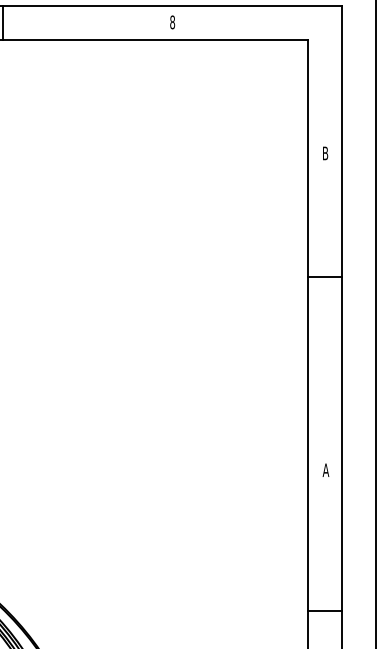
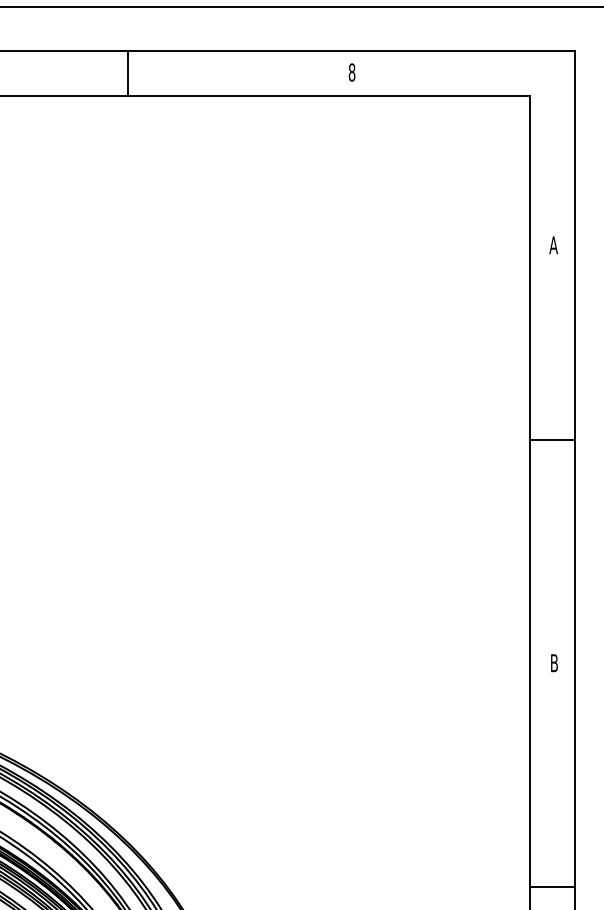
text: (325, 153) -> (553, 245), B -> A
line: (324, 276) -> (552, 439), moved
text: (326, 470) -> (554, 663), A -> B
line: (324, 610) -> (552, 886), moved

